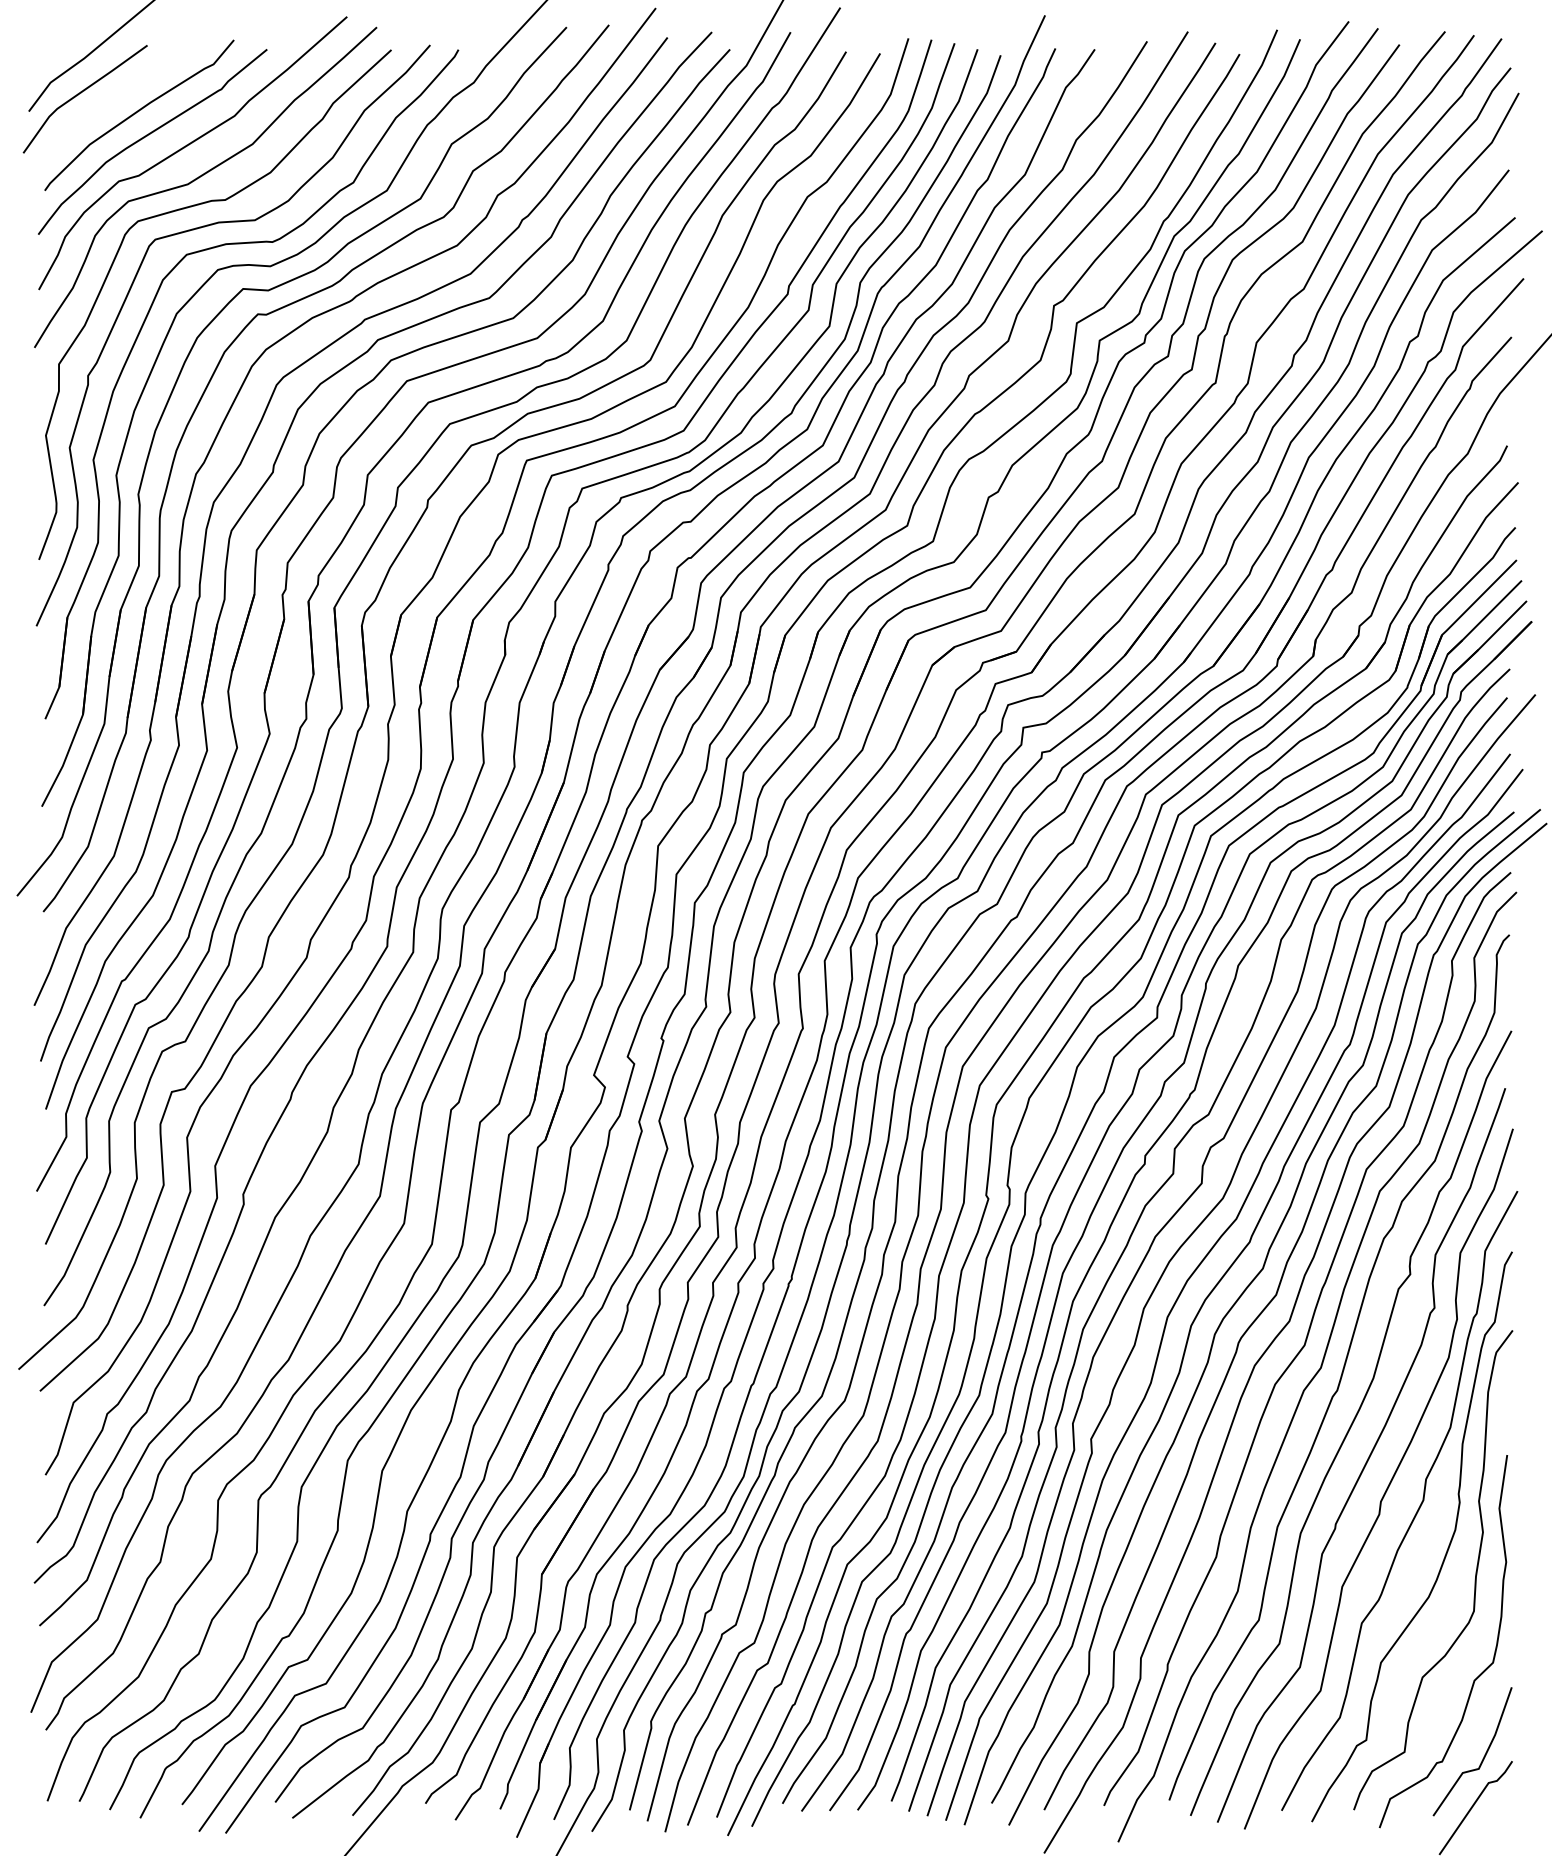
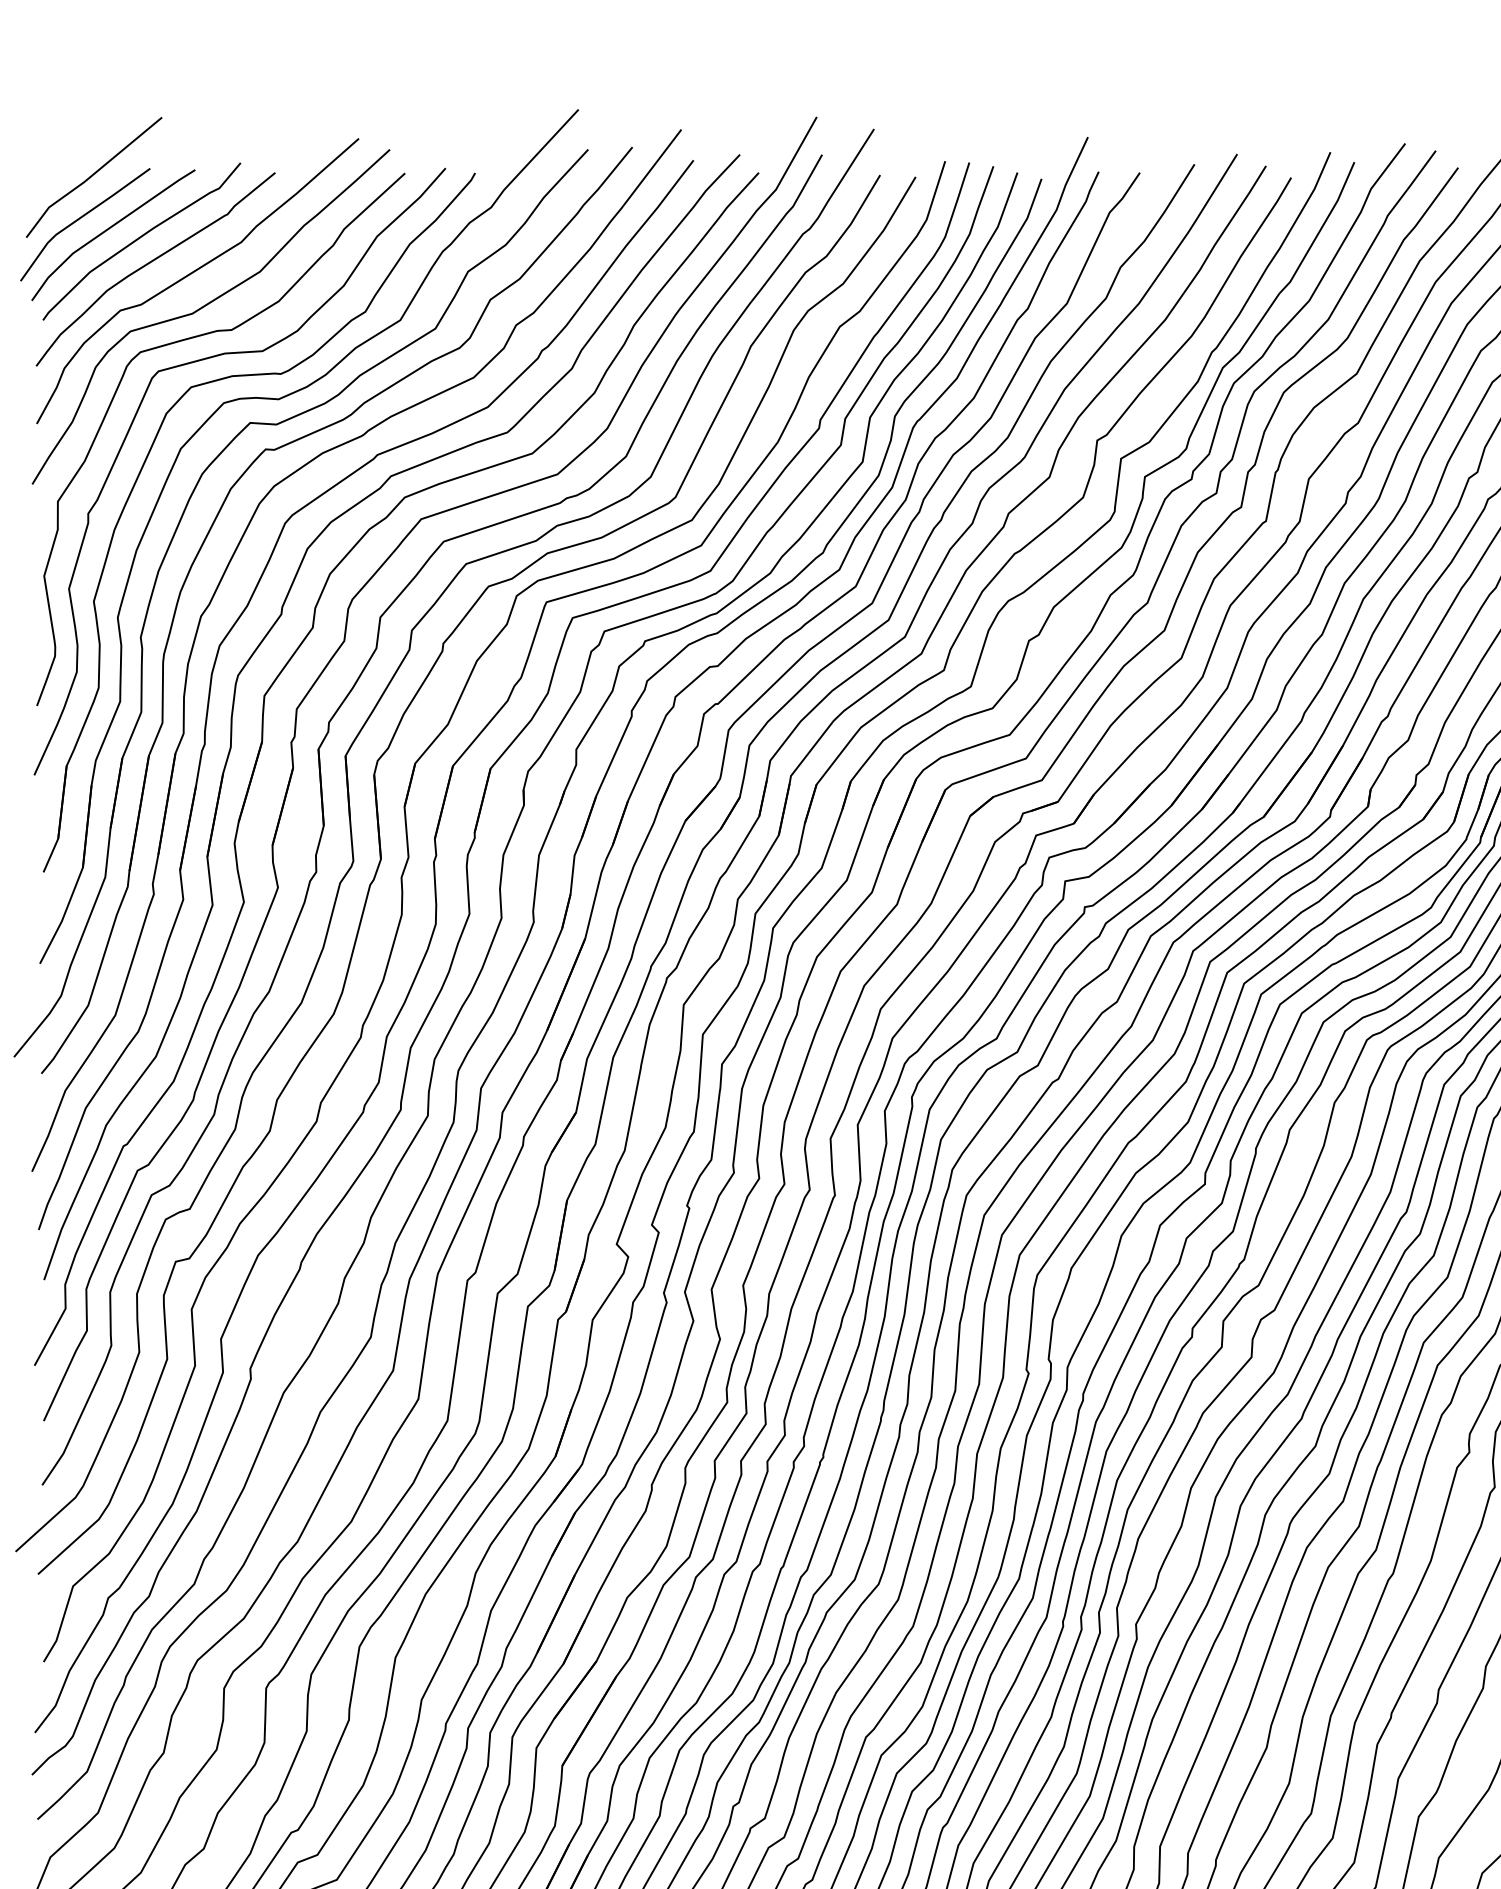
line: (107, 104) -> (108, 230), added

